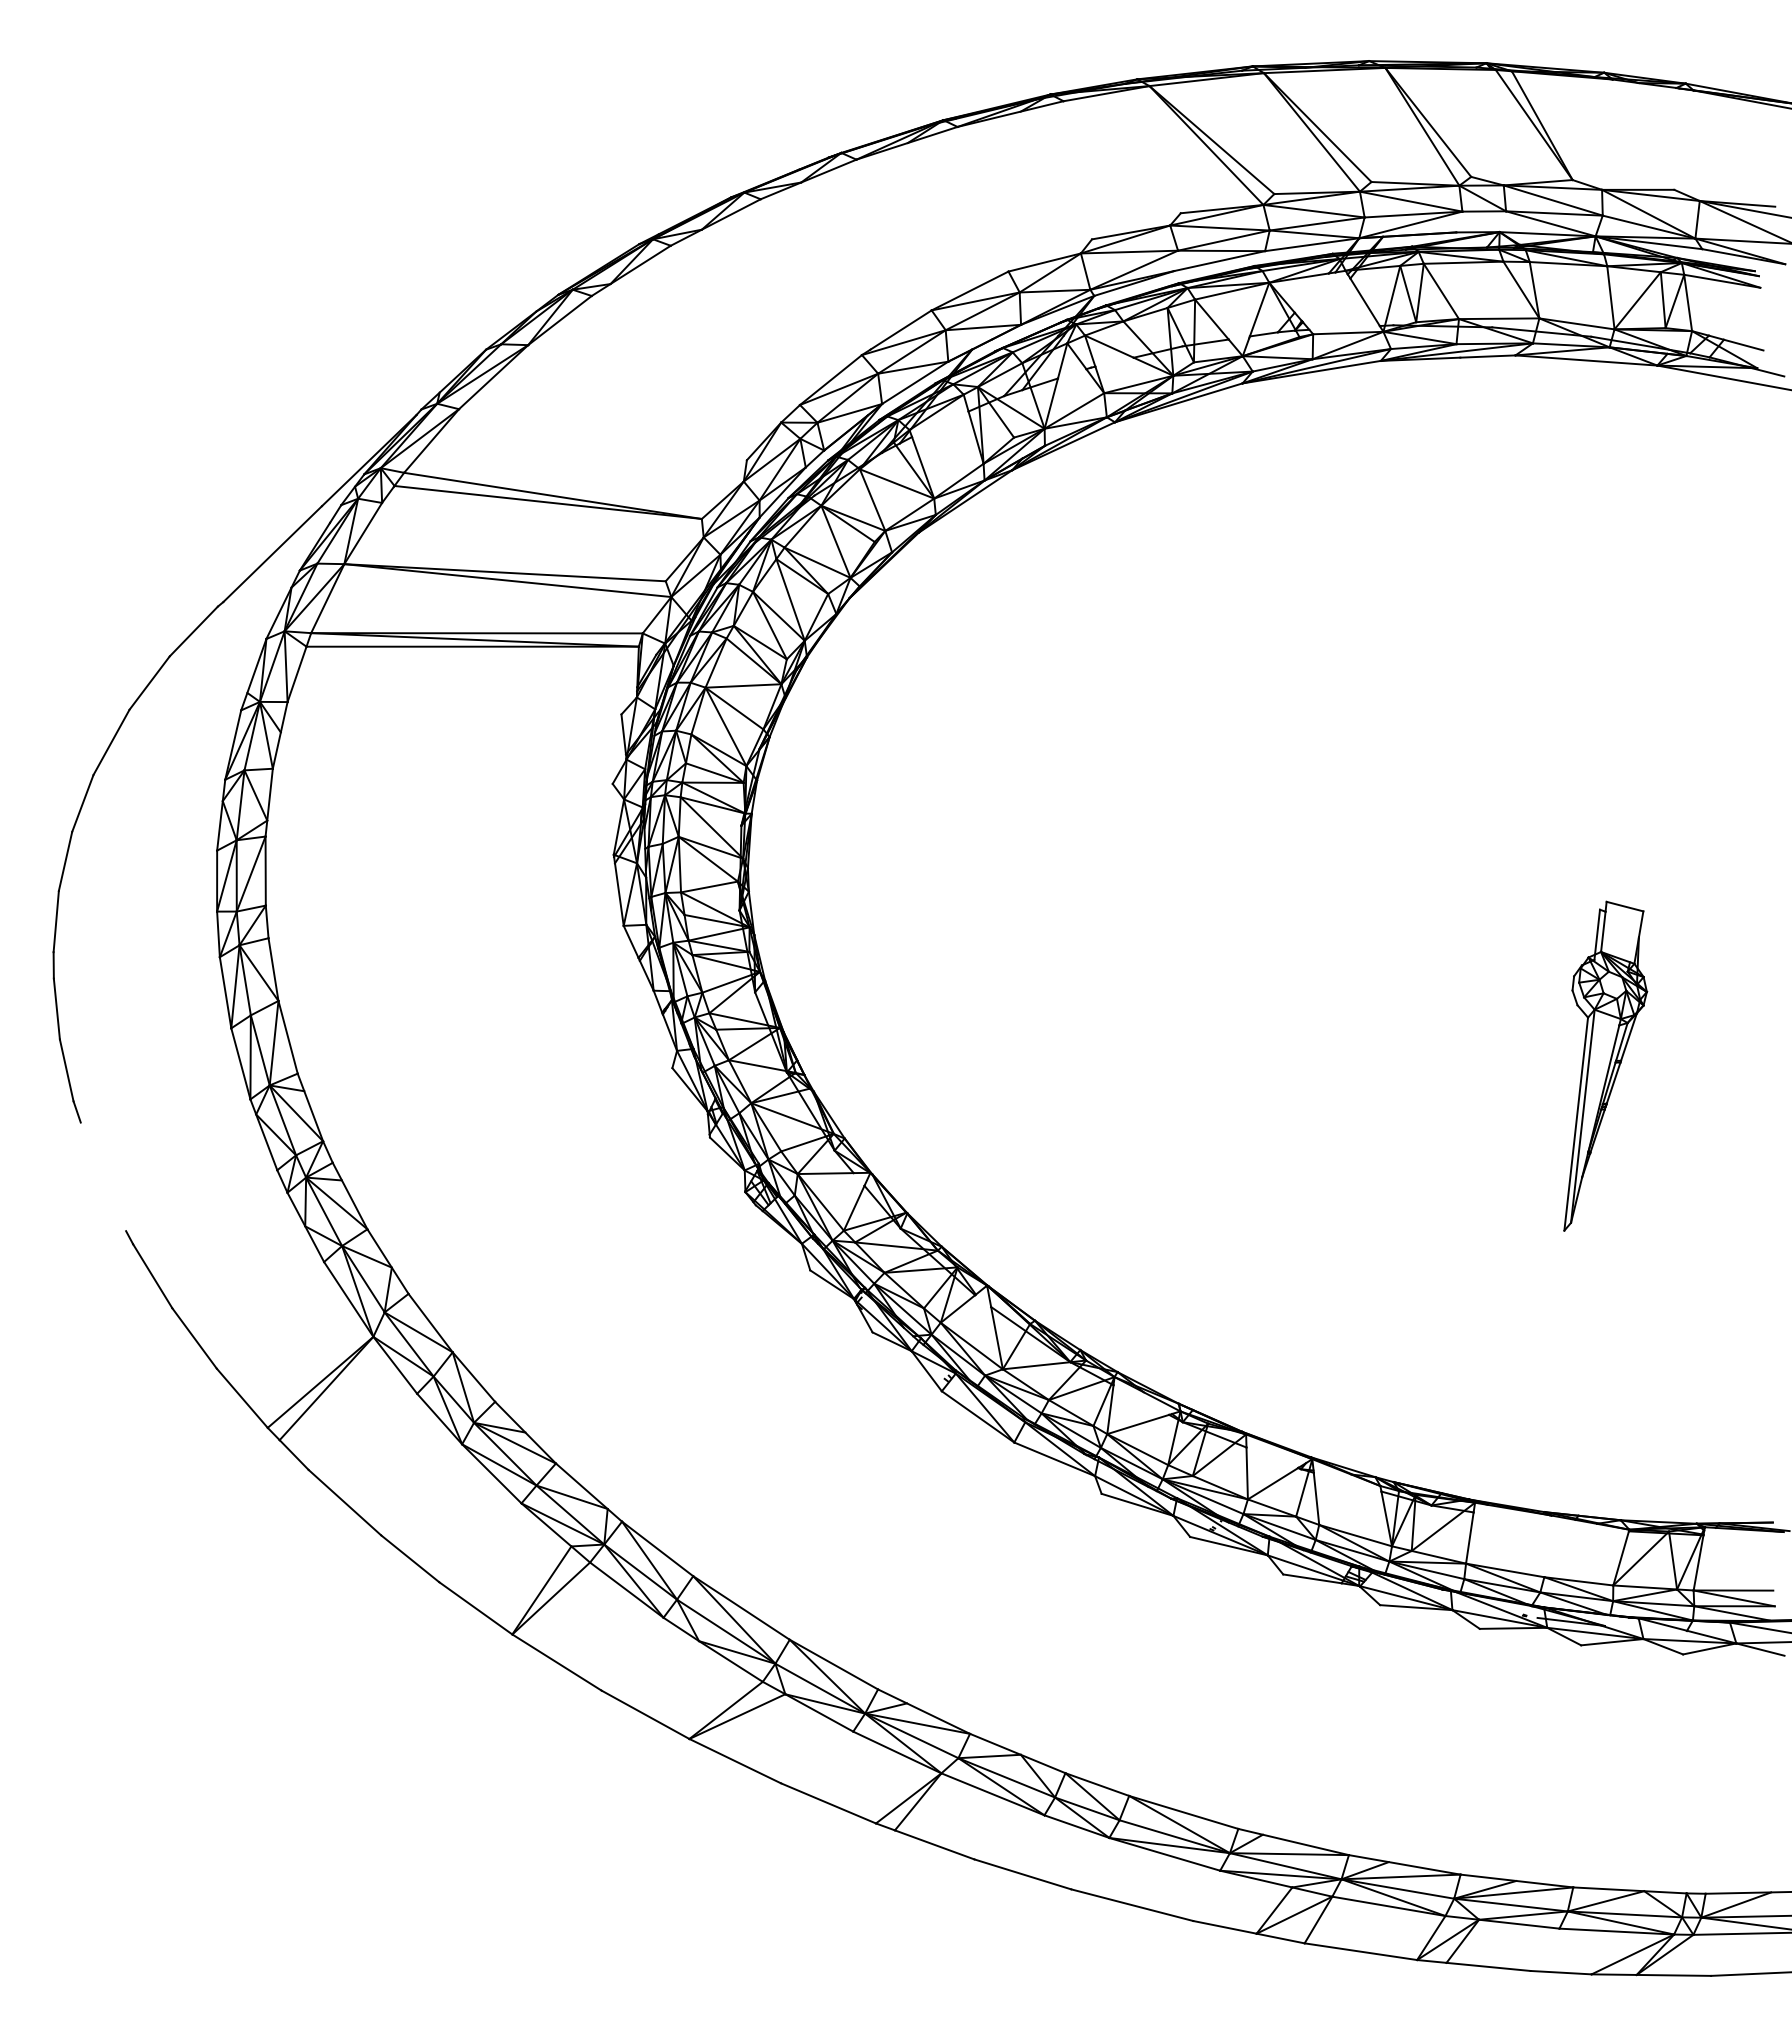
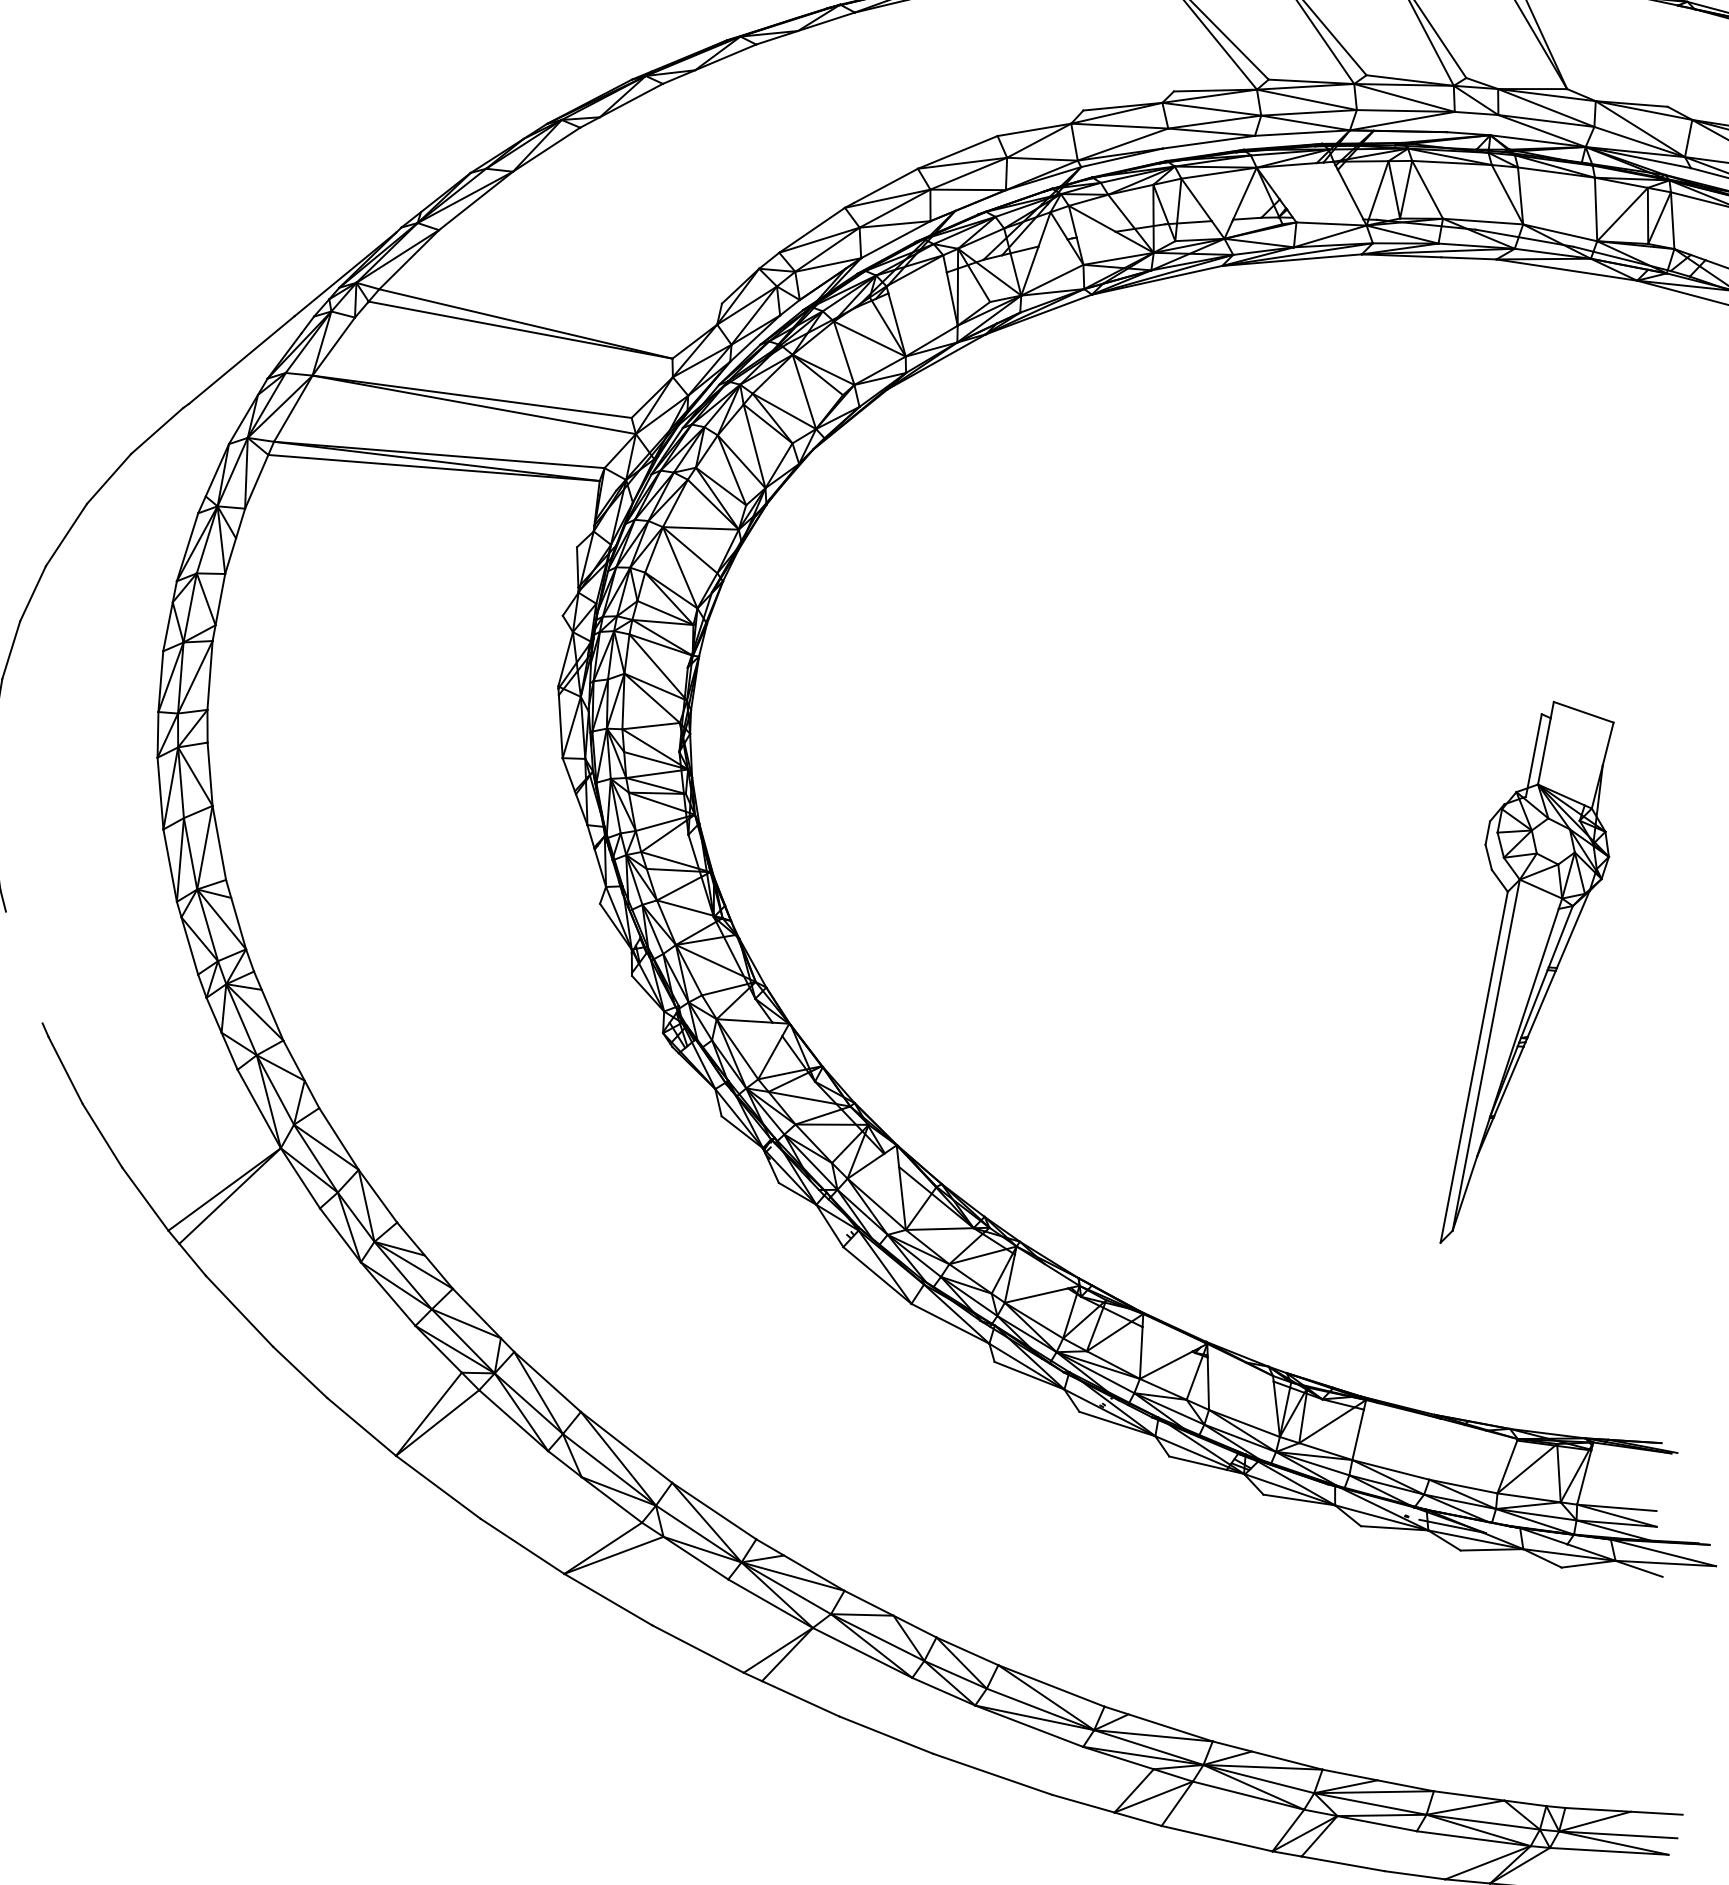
part: (1605, 1066) -> (1530, 975), size x1.67

